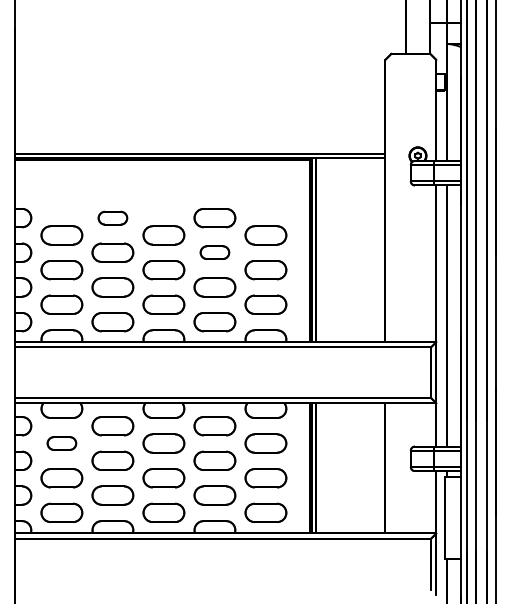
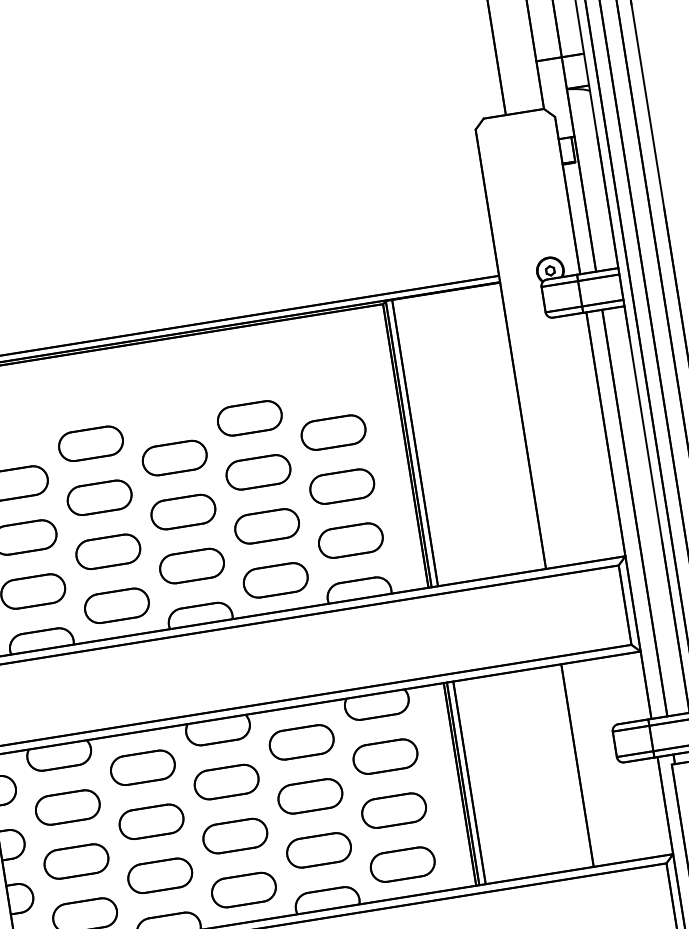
part: (112, 218) -> (90, 444), size x1.43
part: (214, 252) -> (257, 472), size x1.43
part: (61, 443) -> (67, 807), size x1.43

